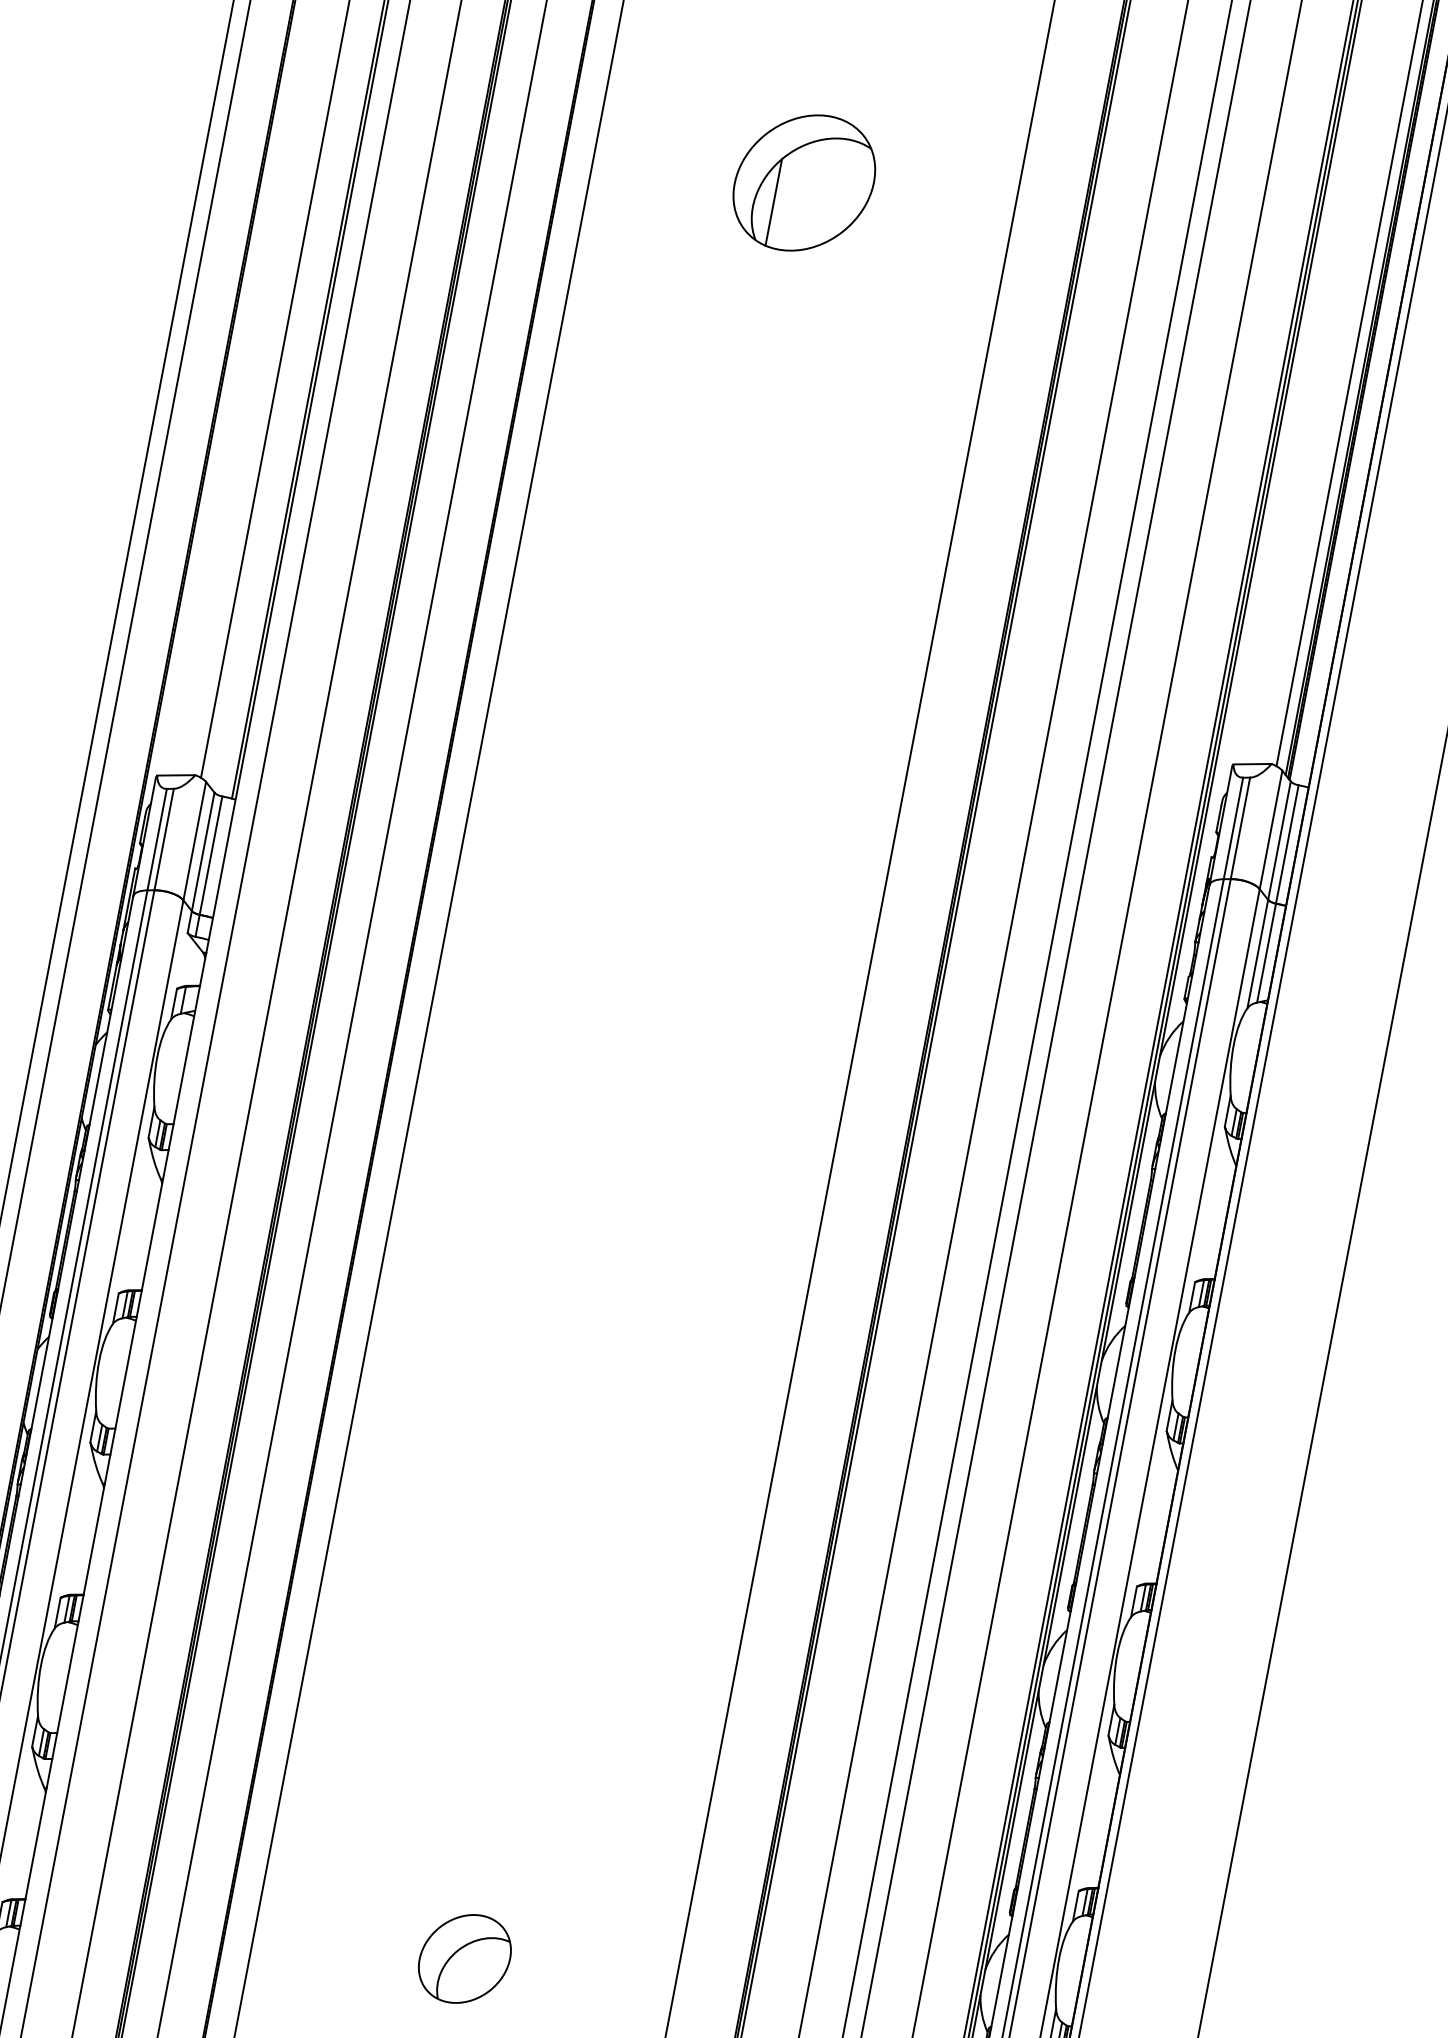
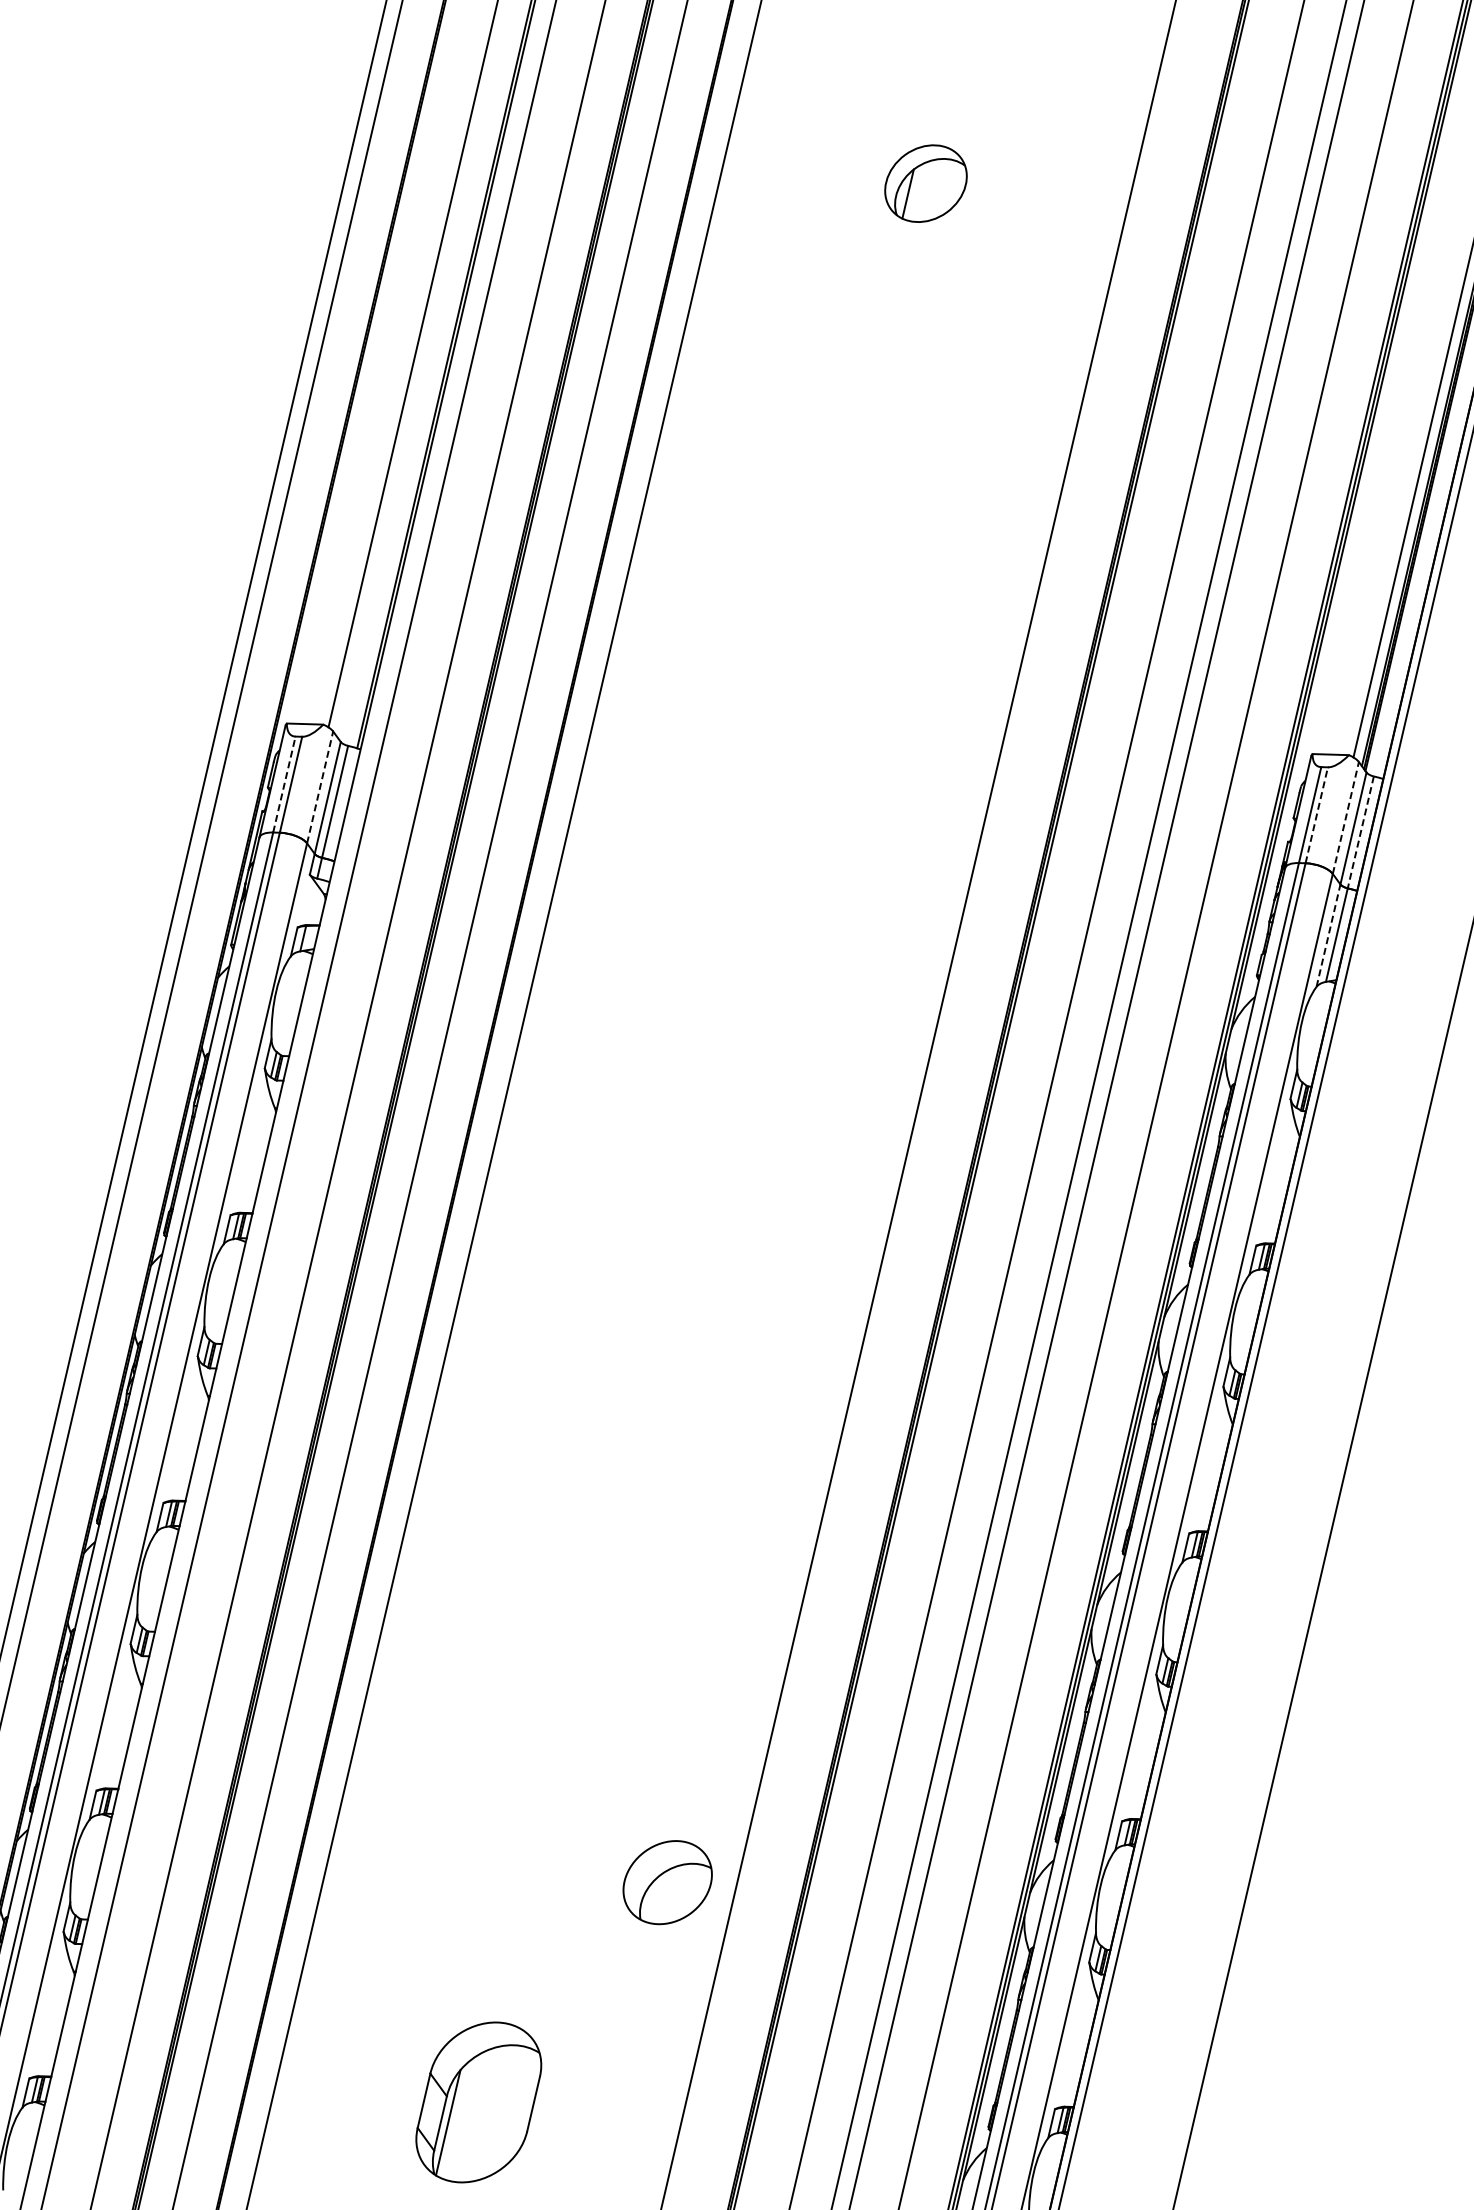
part: (803, 182) -> (925, 183), size x0.6
line: (1240, 827) -> (1316, 814), solid -> dashed
line: (1270, 829) -> (1345, 817), solid -> dashed
line: (157, 839) -> (284, 784), solid -> dashed
line: (195, 840) -> (320, 786), solid -> dashed
line: (1287, 844) -> (1360, 832), solid -> dashed
line: (1257, 953) -> (1328, 935), solid -> dashed
part: (464, 1958) -> (667, 1882), moved

